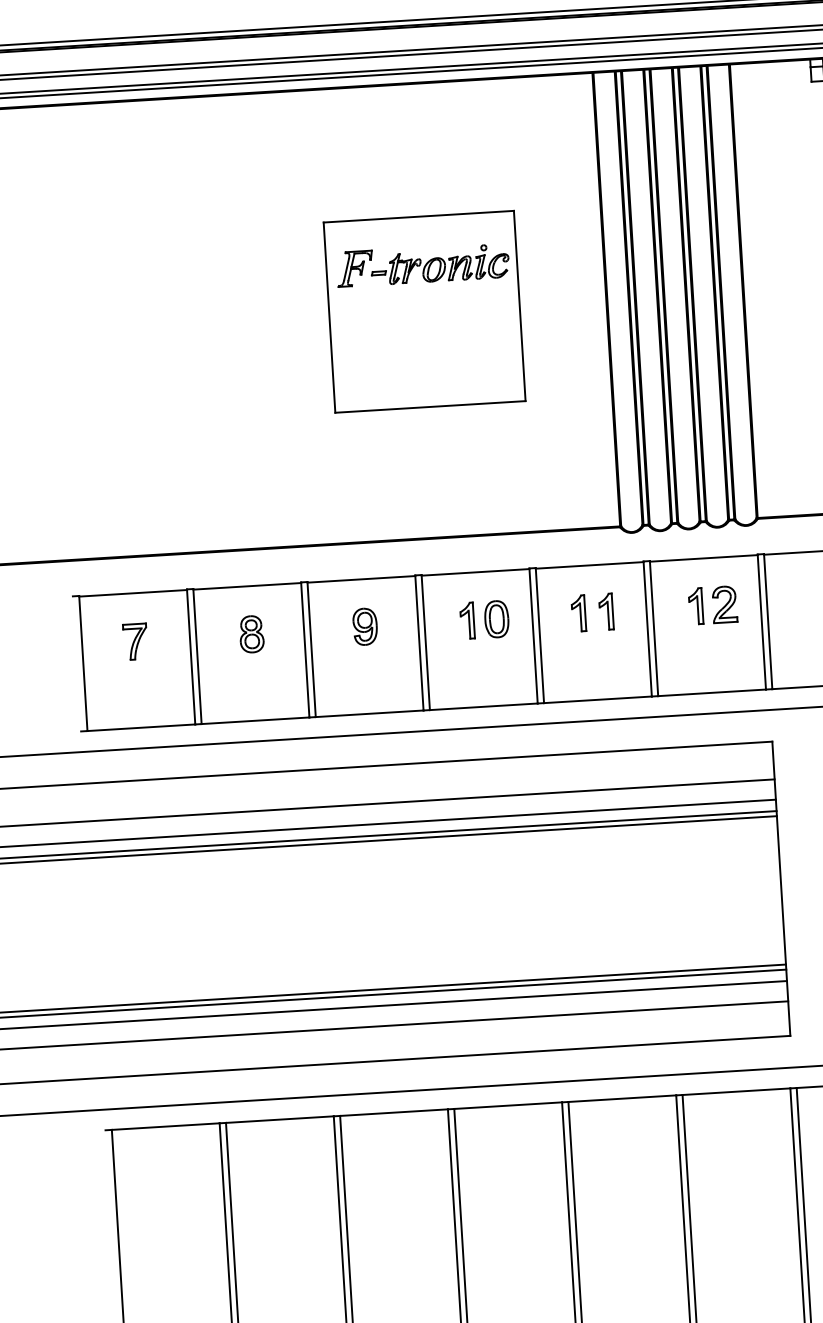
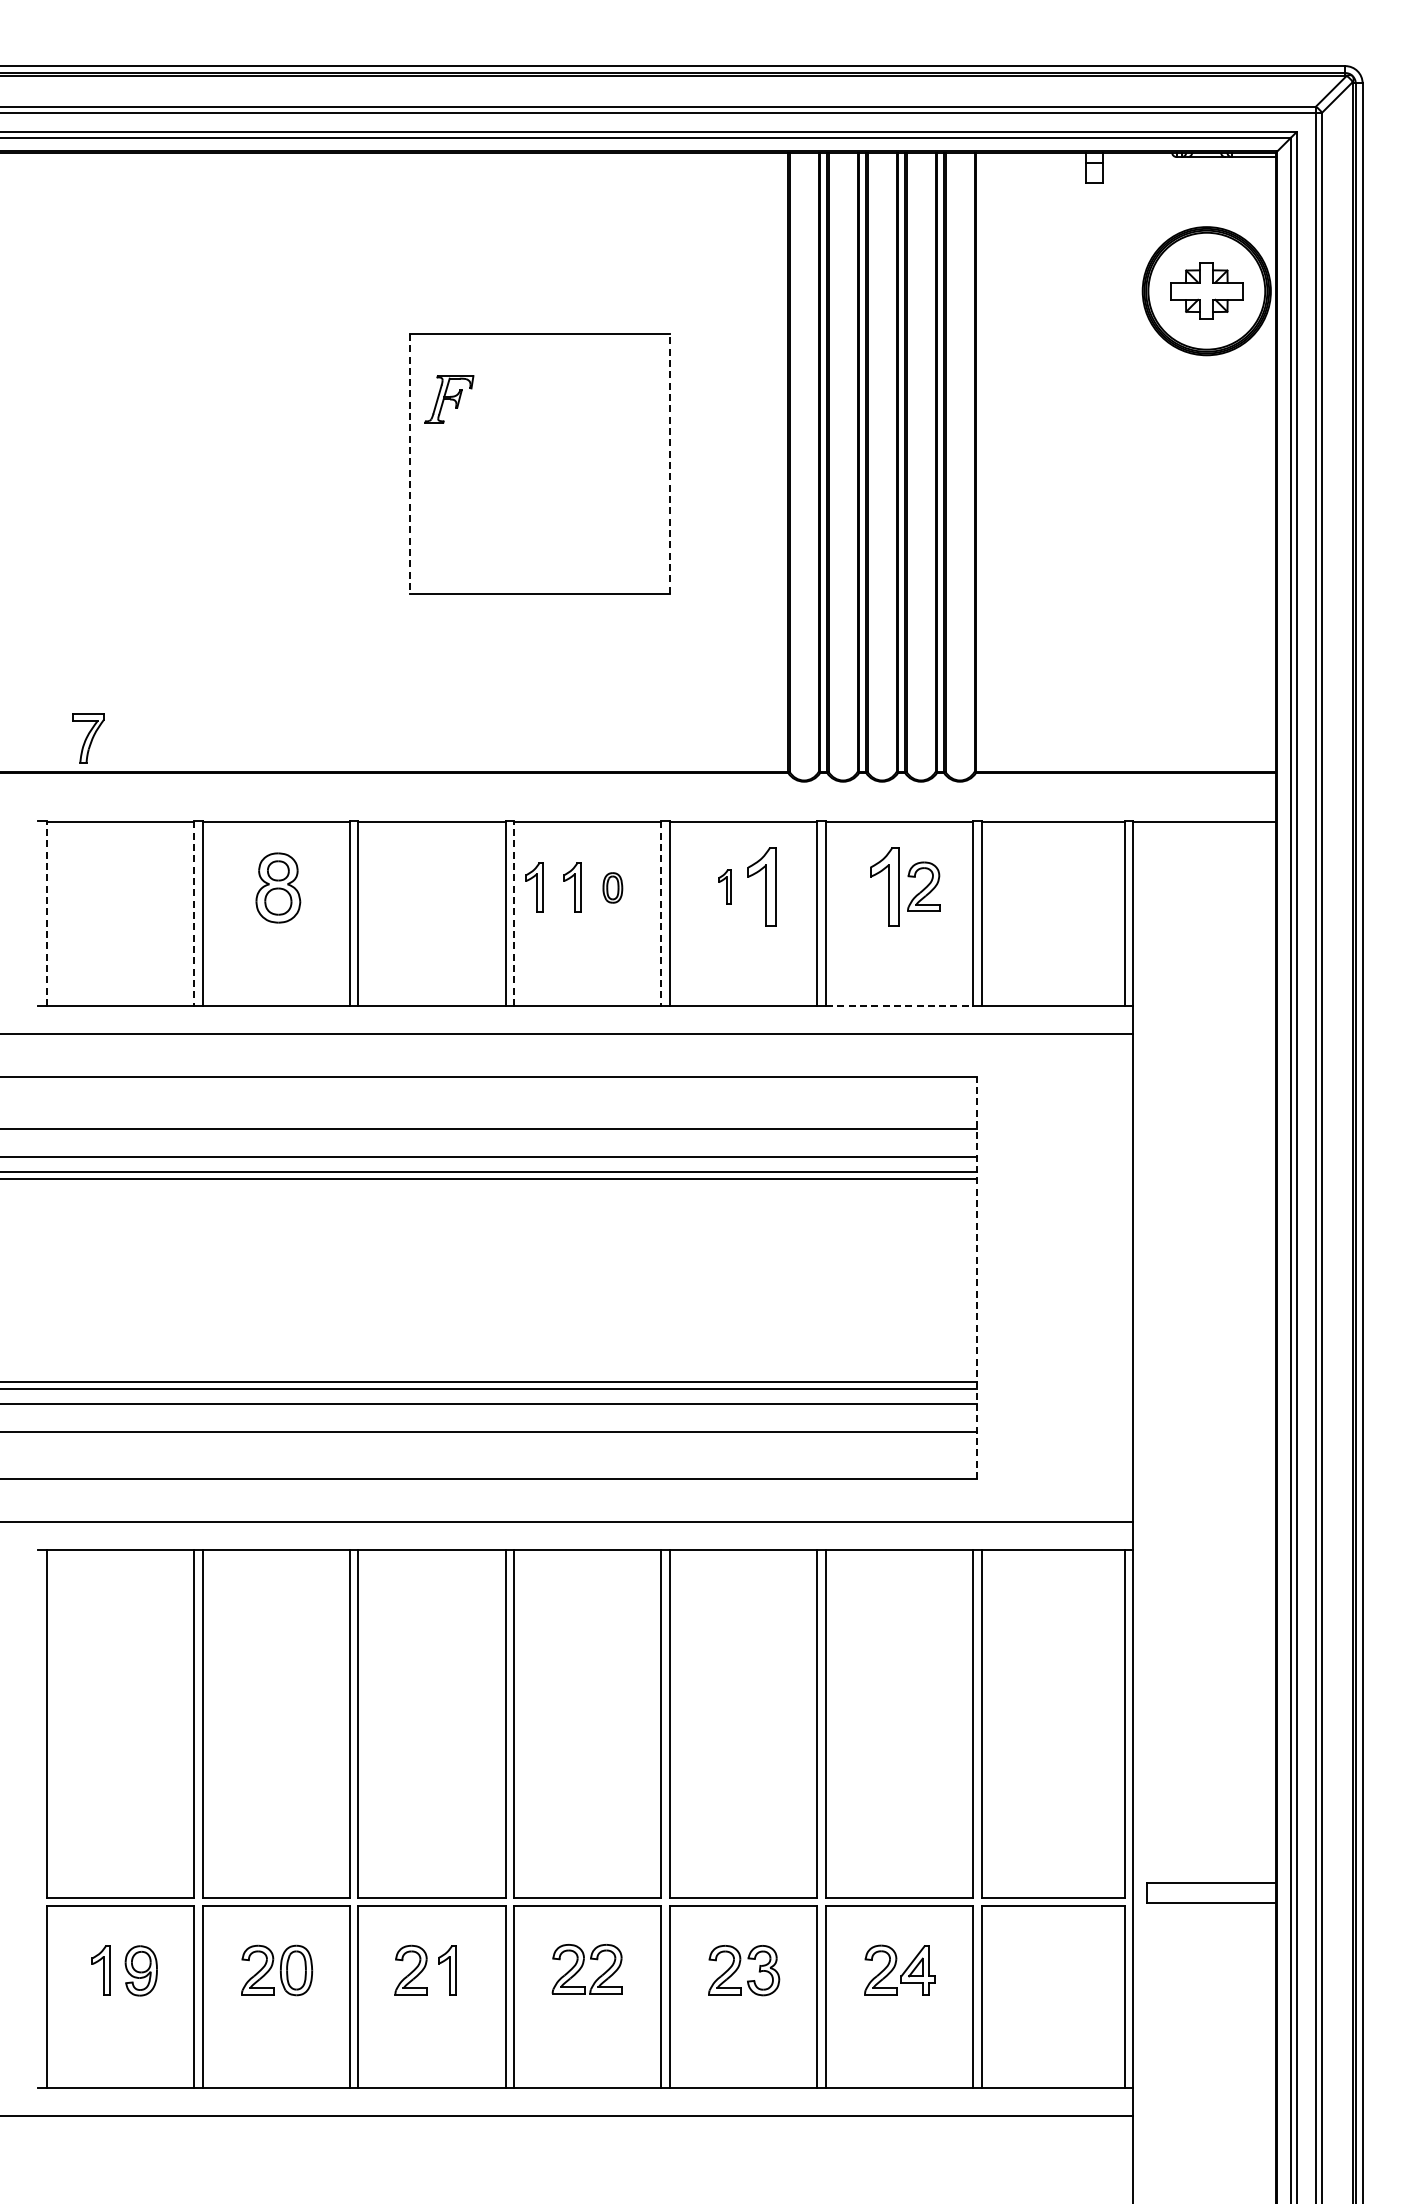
part: (439, 264) -> (564, 400), removed
line: (520, 305) -> (670, 463), solid -> dashed
line: (329, 317) -> (410, 463), solid -> dashed
part: (695, 606) -> (884, 886), size x1.6
part: (606, 611) -> (762, 886), size x1.6
part: (578, 613) -> (724, 886), size x0.7
part: (496, 618) -> (612, 887), size x0.6
part: (439, 622) -> (534, 887), added
part: (364, 626) -> (432, 886), removed
part: (251, 633) -> (277, 887), size x1.4
line: (533, 636) -> (661, 914), solid -> dashed
part: (135, 641) -> (88, 738), moved
line: (425, 642) -> (514, 913), solid -> dashed
line: (190, 657) -> (193, 914), solid -> dashed
line: (83, 663) -> (46, 913), solid -> dashed
line: (712, 692) -> (899, 1005), solid -> dashed
line: (781, 889) -> (977, 1278), solid -> dashed

